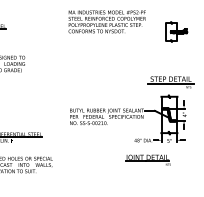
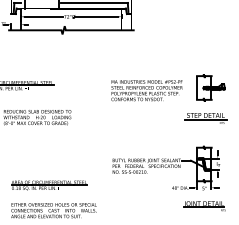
text: (106, 21) -> (146, 90), moved
part: (176, 31) -> (210, 87), size x1.43
part: (170, 82) -> (205, 118), moved
part: (147, 160) -> (204, 206), moved

